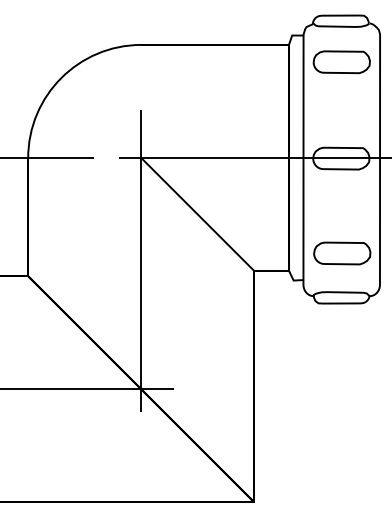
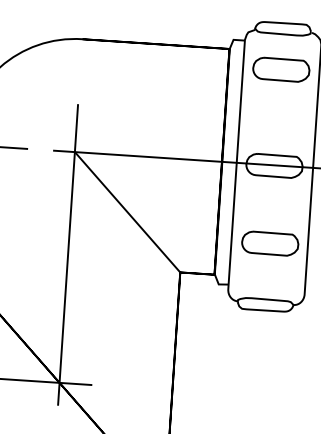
part: (342, 253) -> (270, 243), moved

